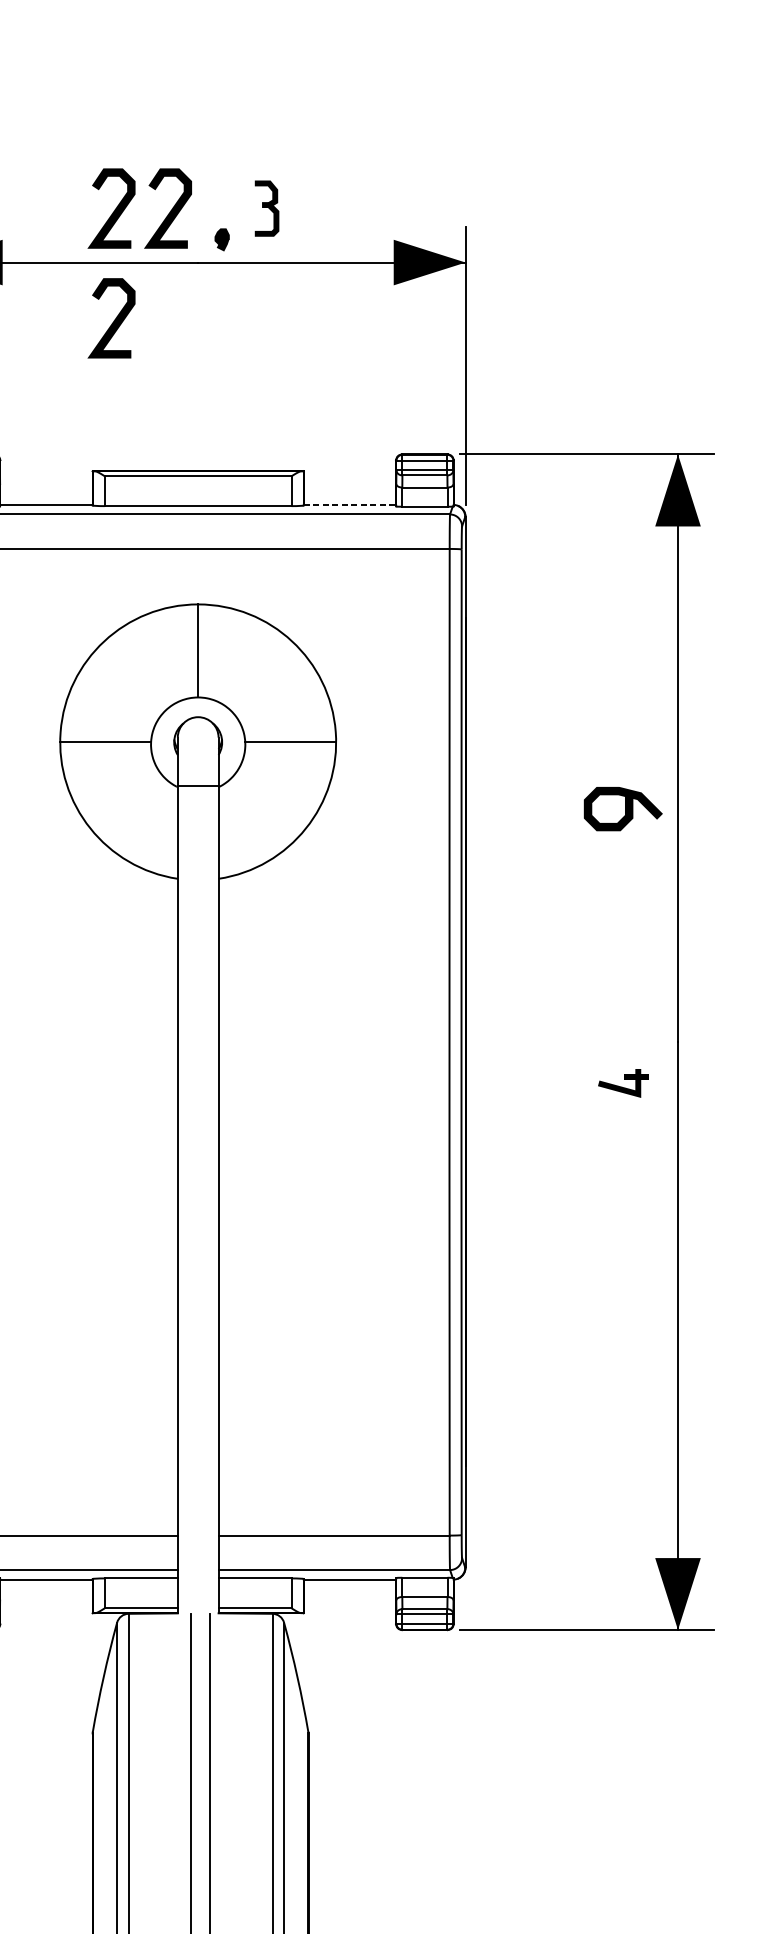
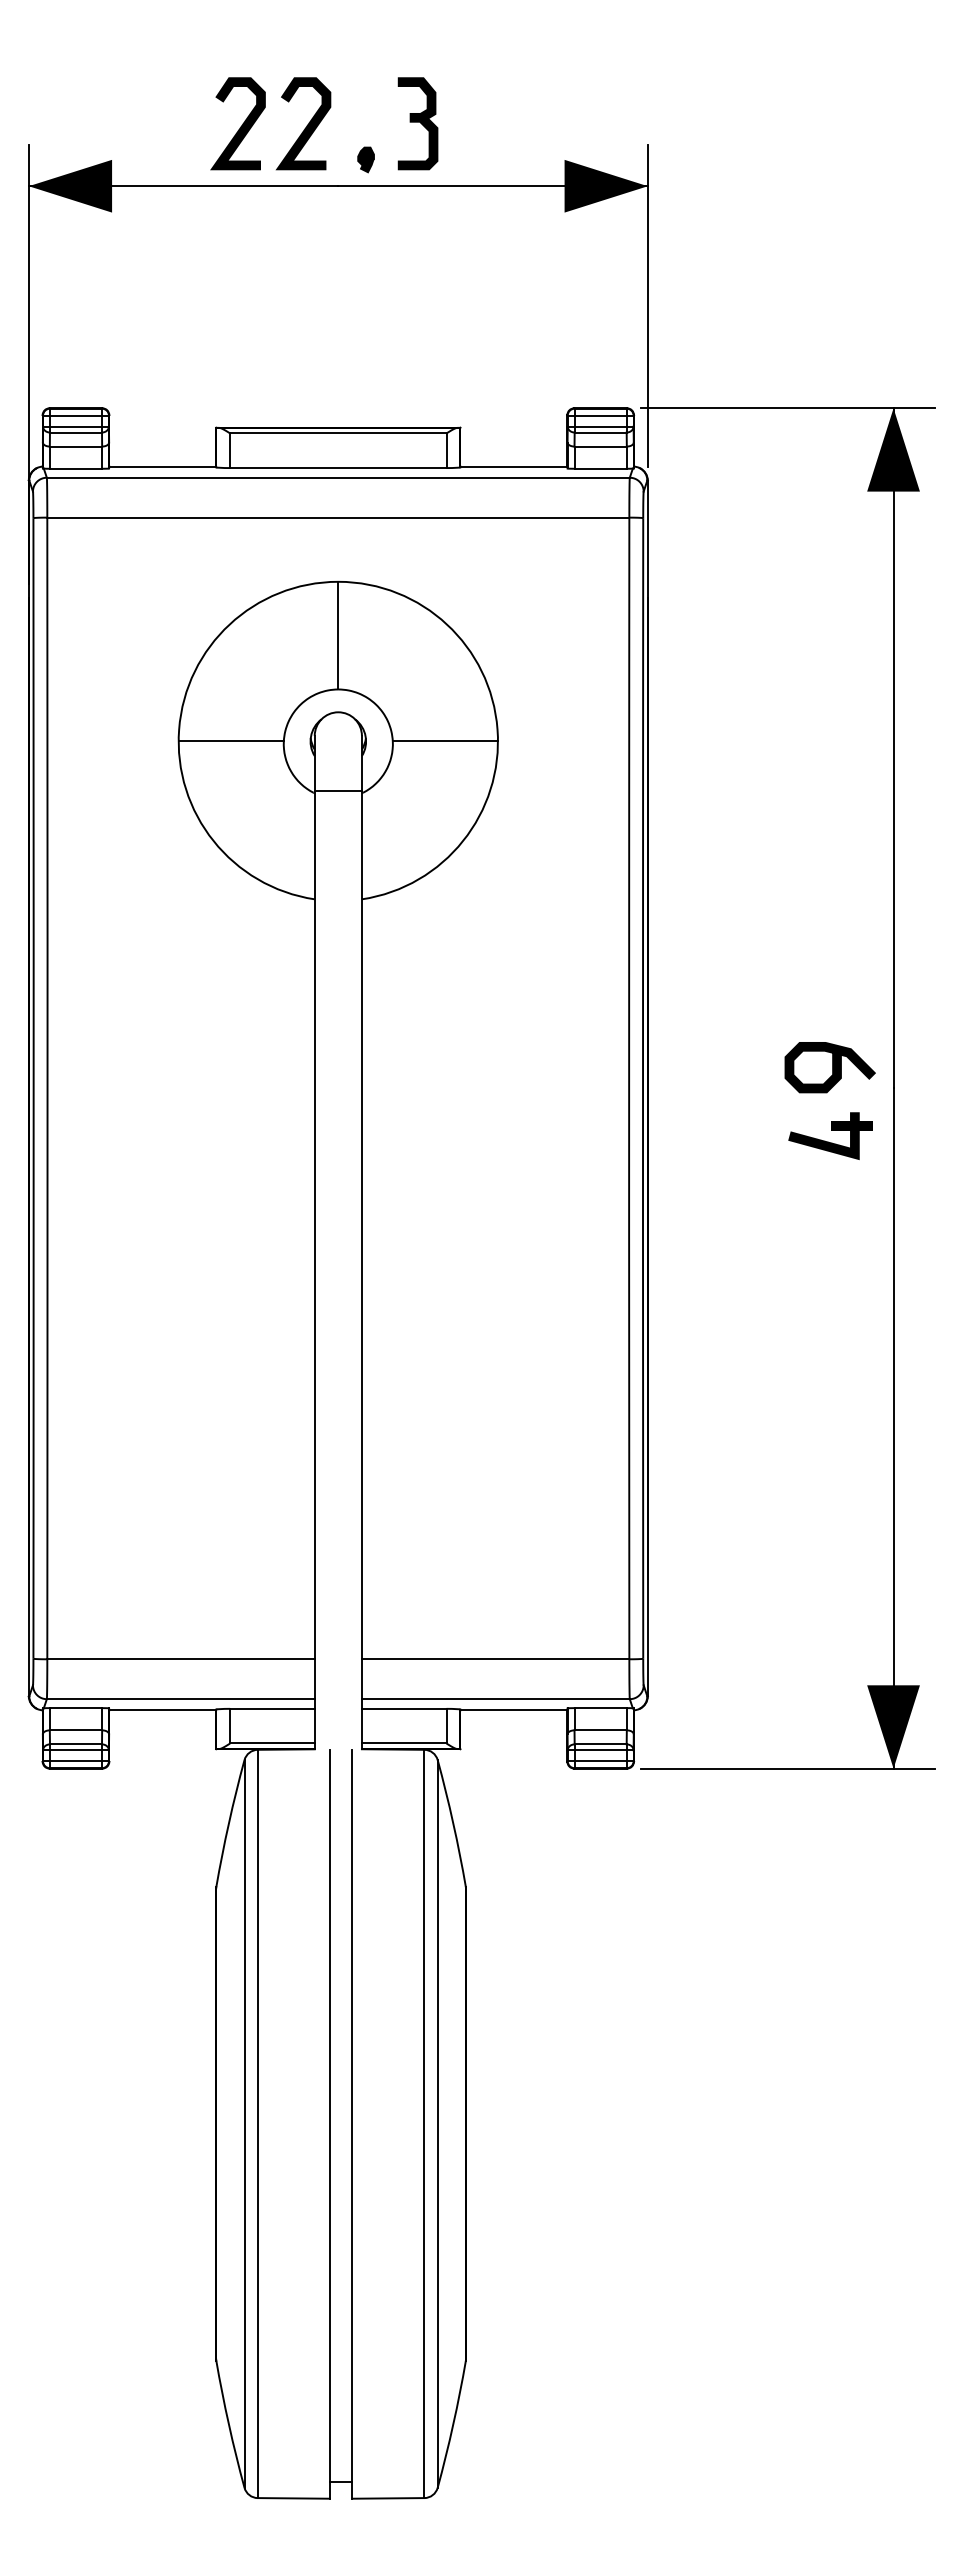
part: (266, 208) -> (417, 123), size x1.43
curve: (113, 320) -> (240, 253), removed
line: (350, 504) -> (514, 466), dashed -> solid
curve: (625, 808) -> (832, 1067), moved
part: (623, 1082) -> (830, 1135), size x1.43

